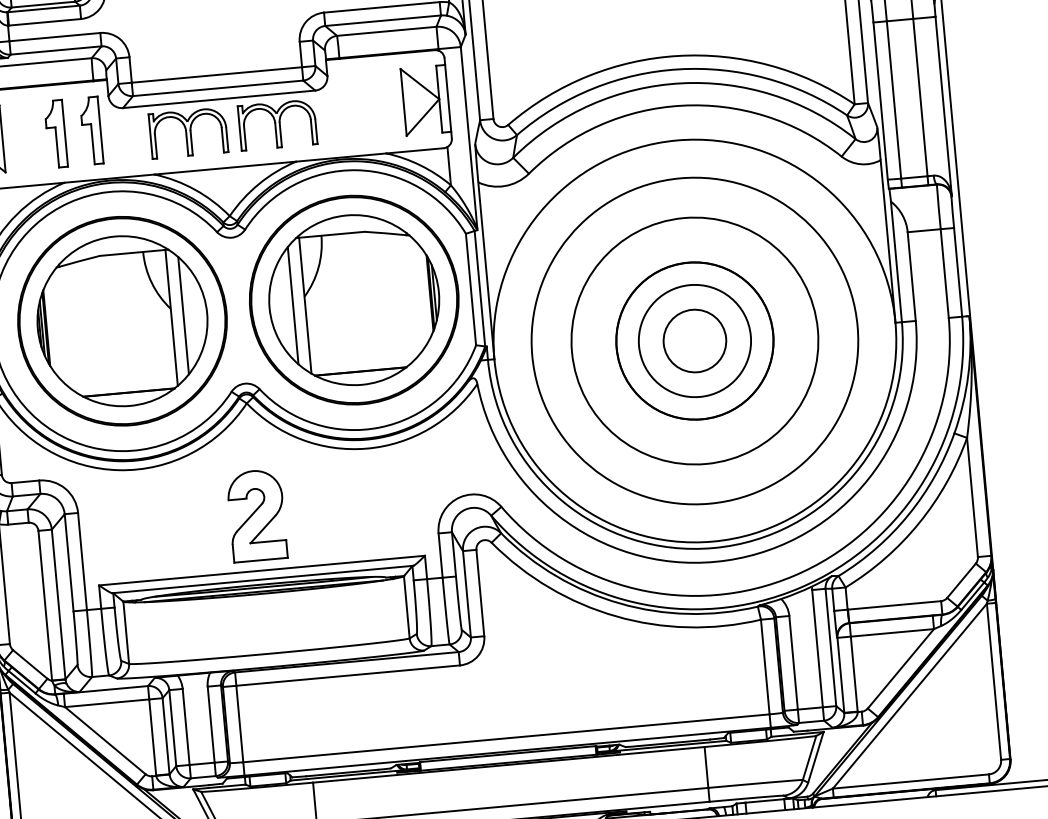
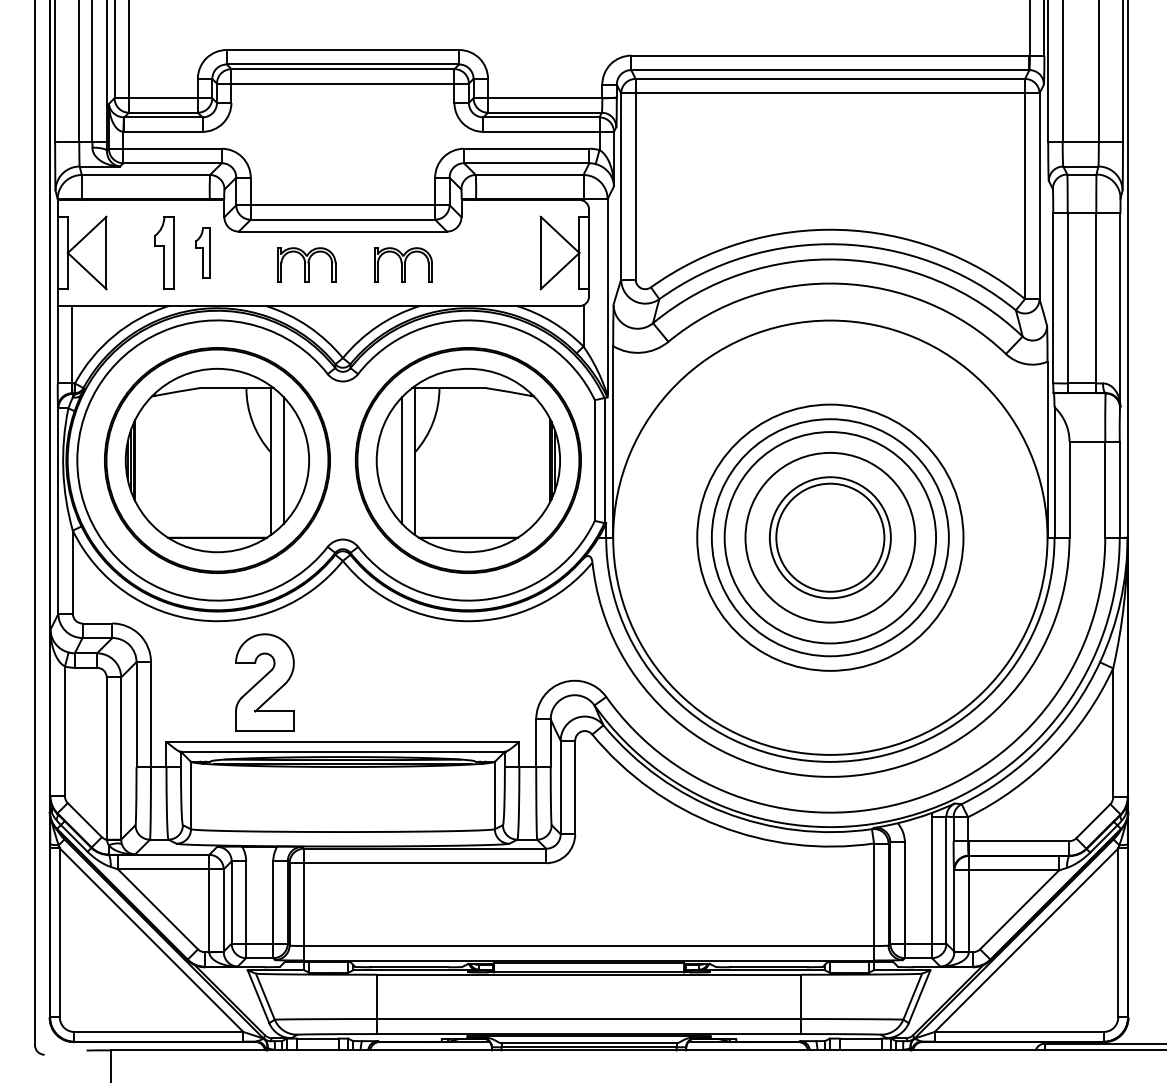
part: (277, 124) -> (403, 264), size x0.7
part: (91, 130) -> (202, 252), size x0.7
part: (188, 132) -> (306, 264), size x0.7
circle: (695, 340) -> (830, 537), size x0.6
circle: (695, 340) -> (830, 537), size x1.4
circle: (695, 340) -> (830, 537), size x1.6
part: (256, 515) -> (264, 682), moved

